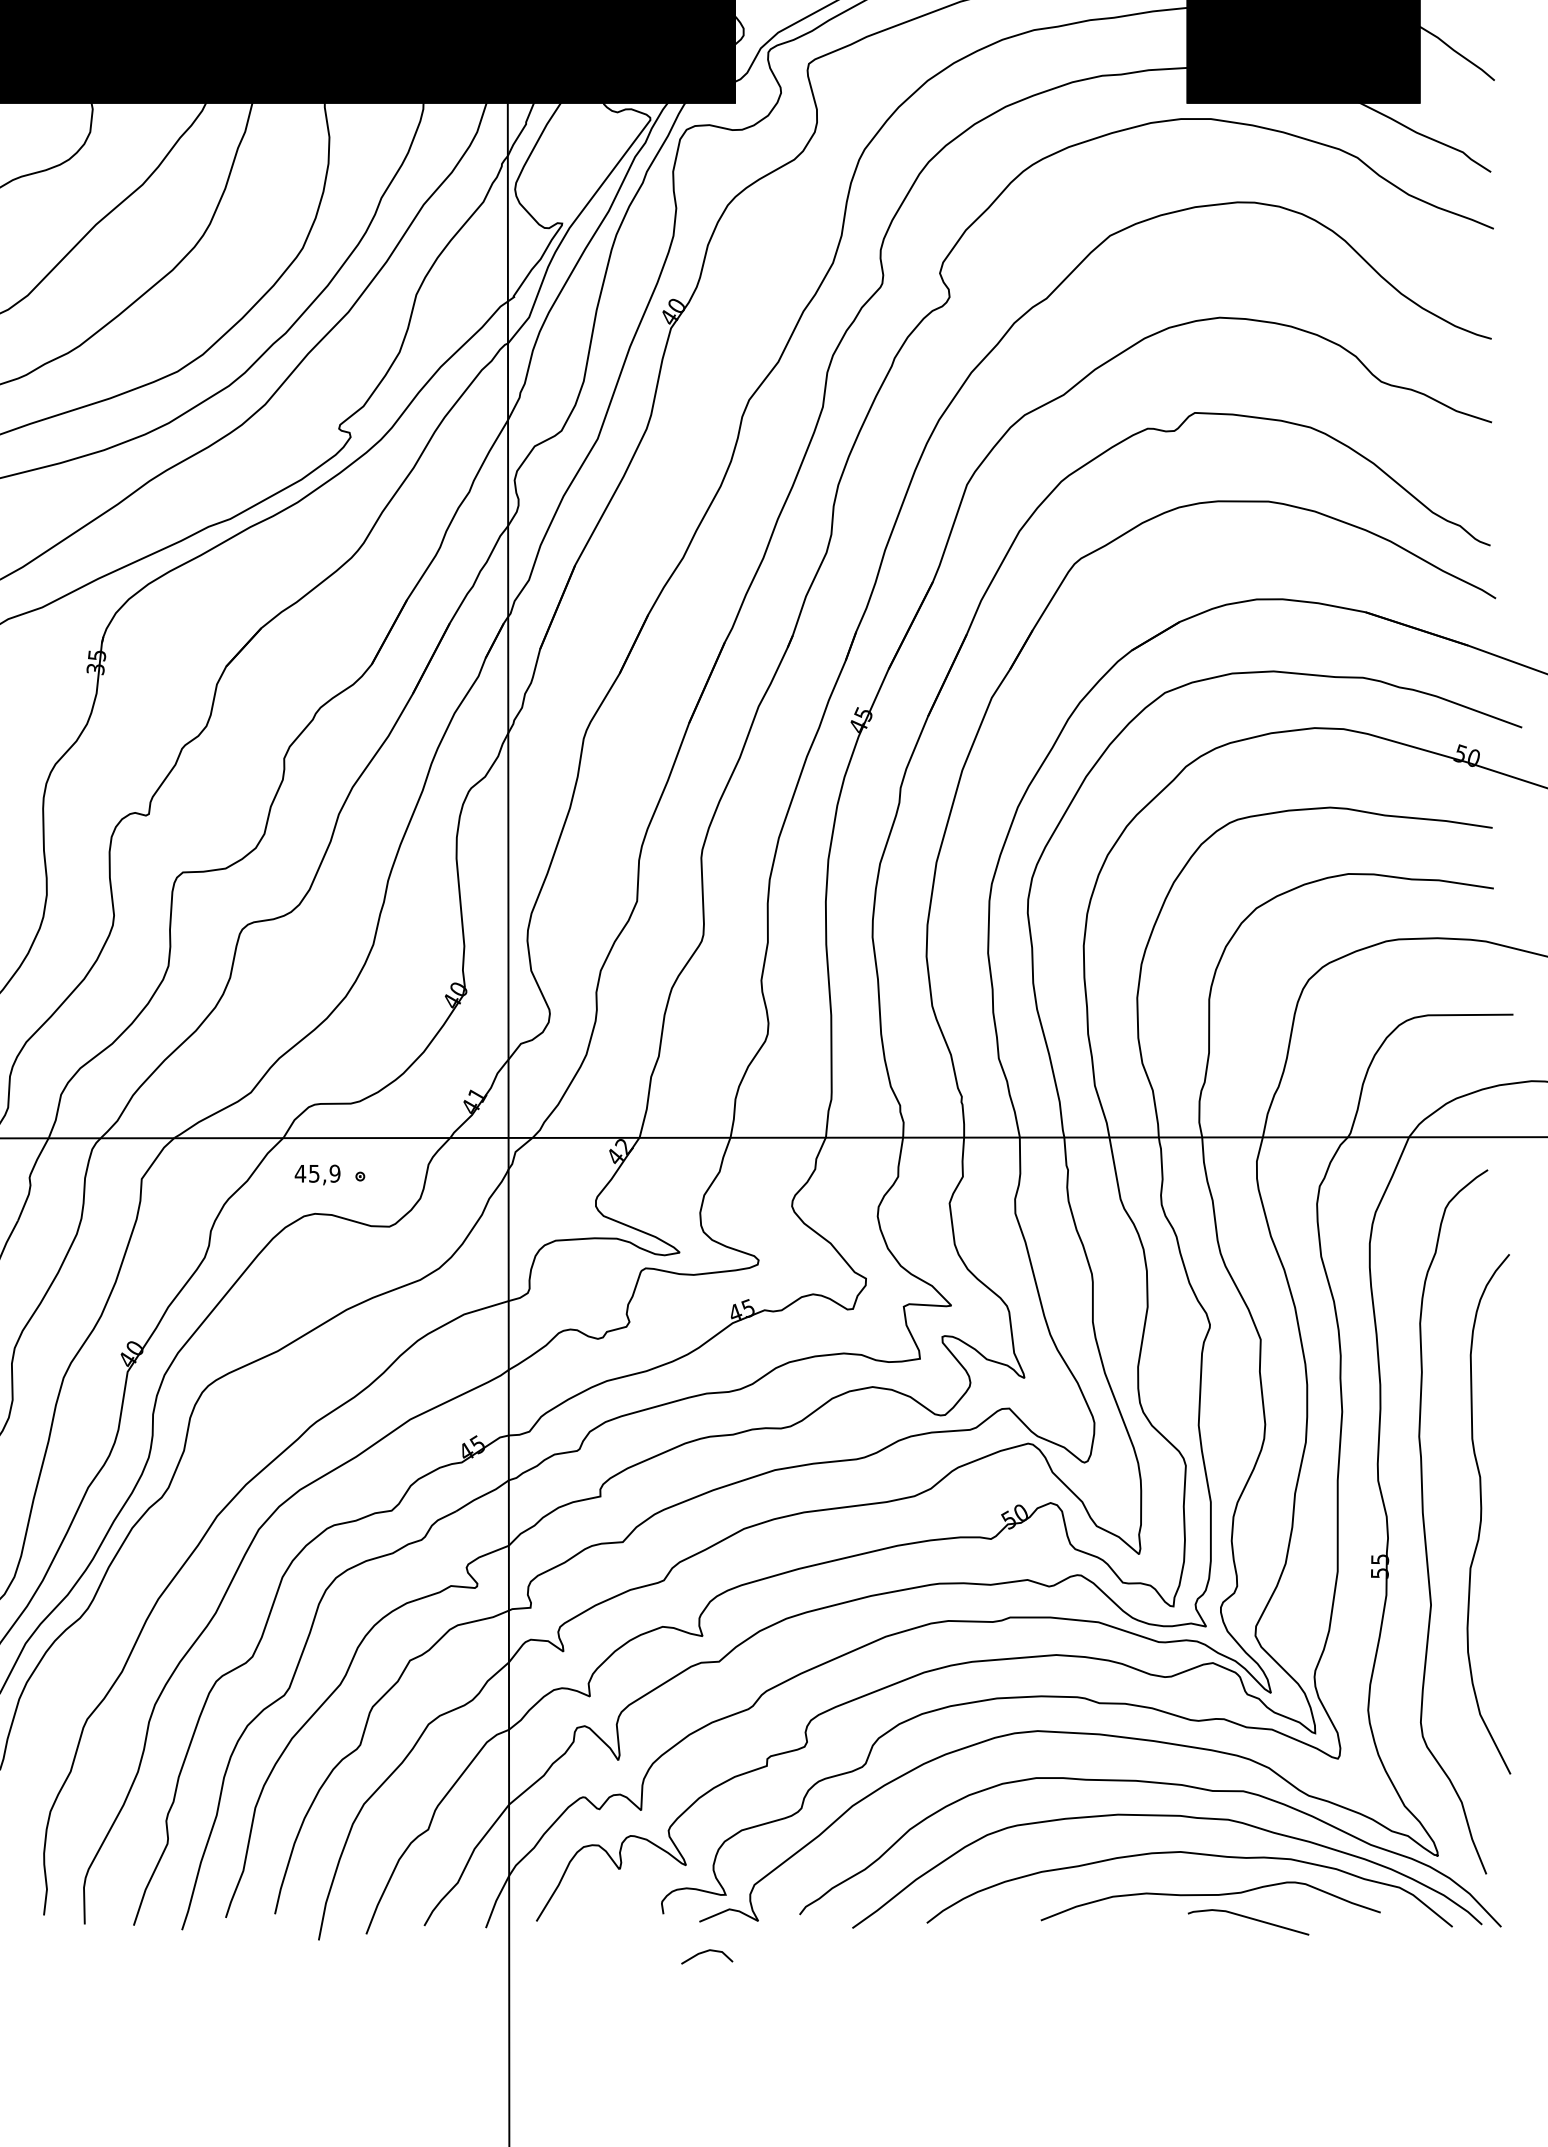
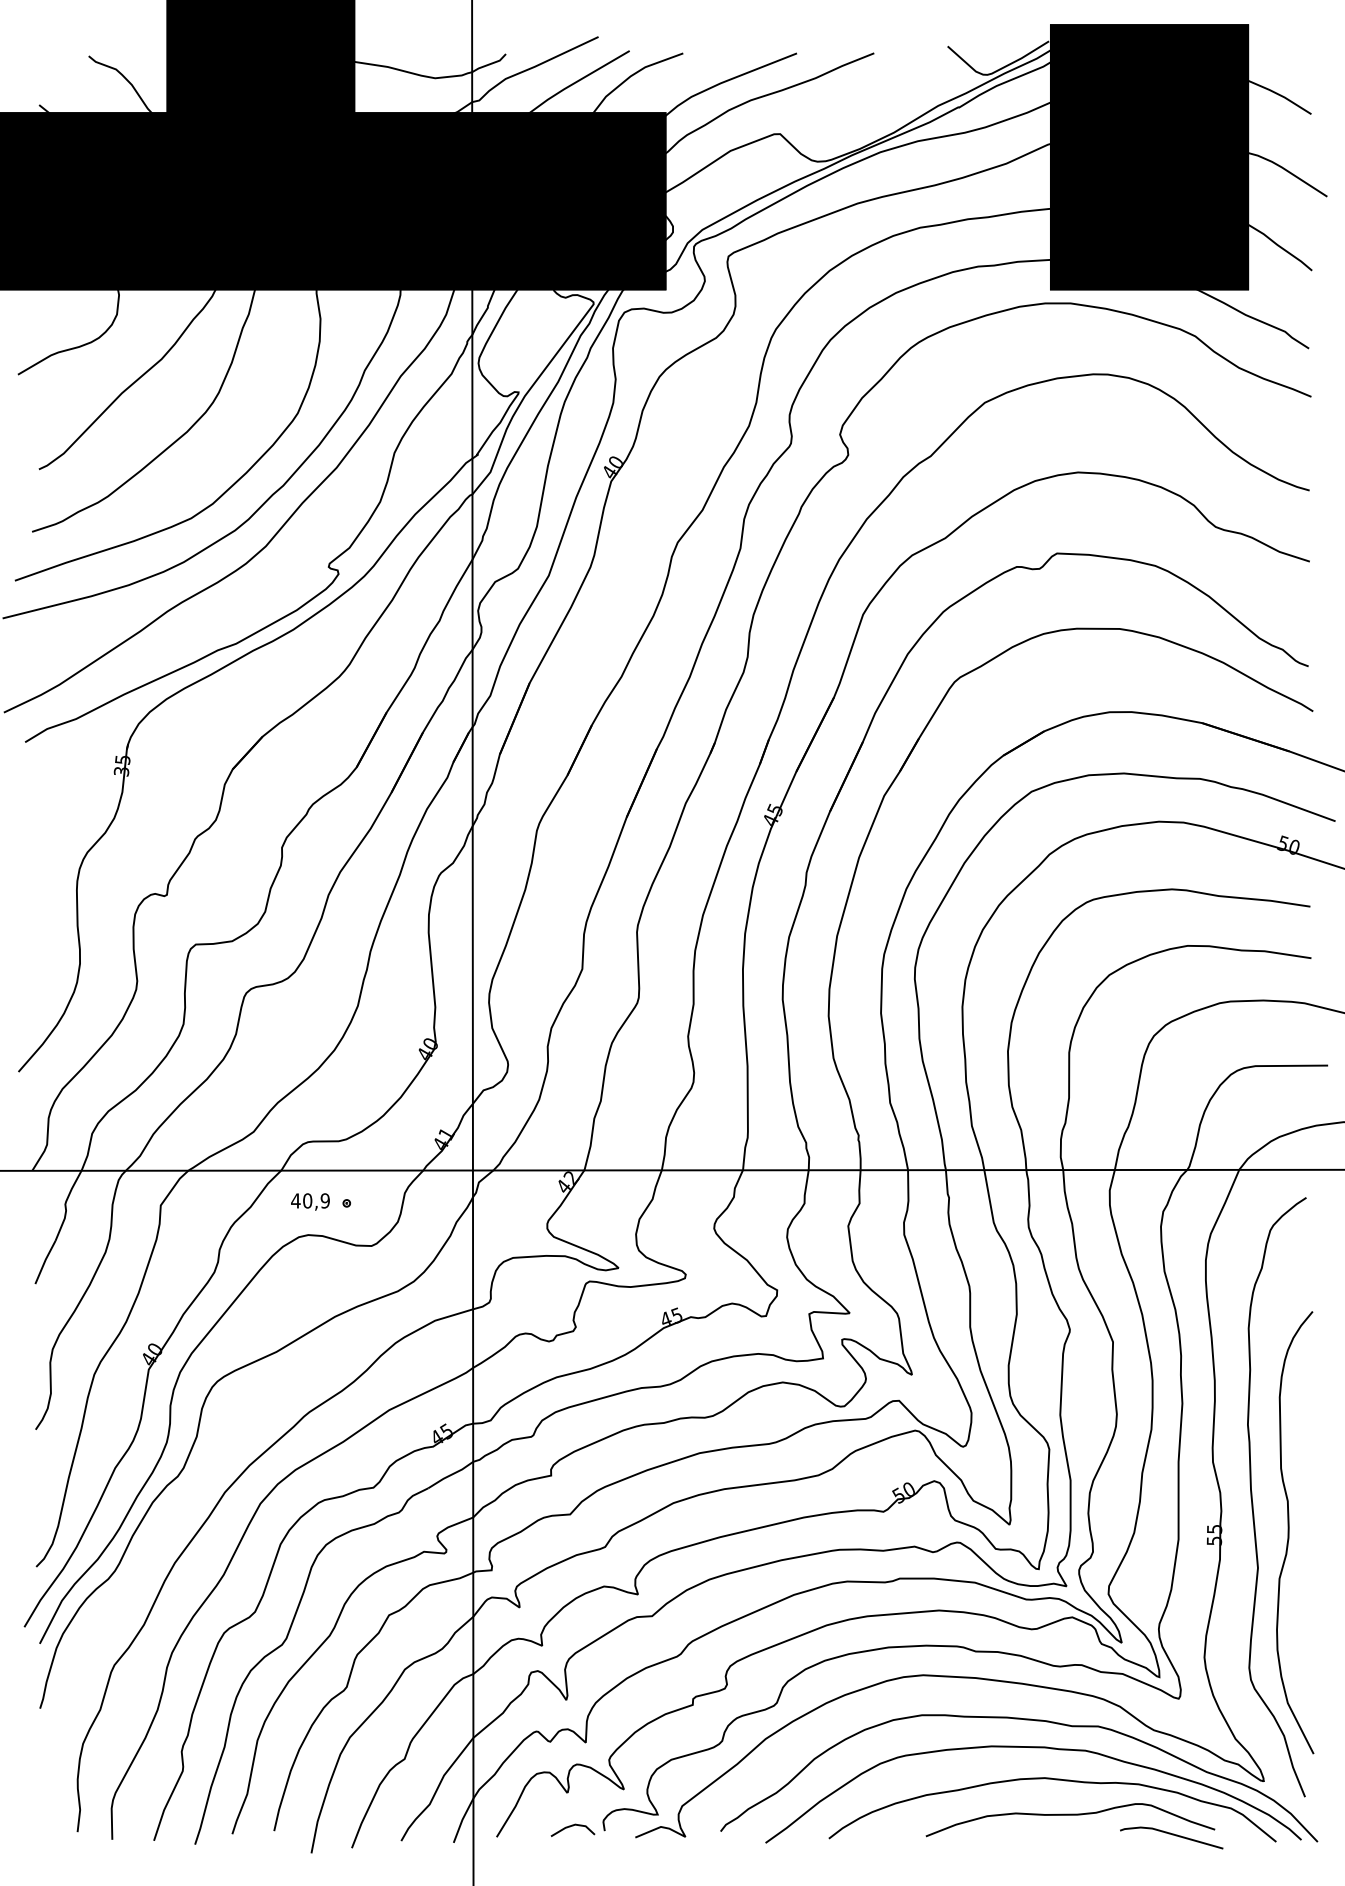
text: (314, 1173) -> (307, 1200), 45,9 -> 40,9
curve: (1482, 1513) -> (1289, 1532), moved
line: (1249, 1919) -> (1172, 1835), moved
line: (704, 1953) -> (570, 1827), moved

